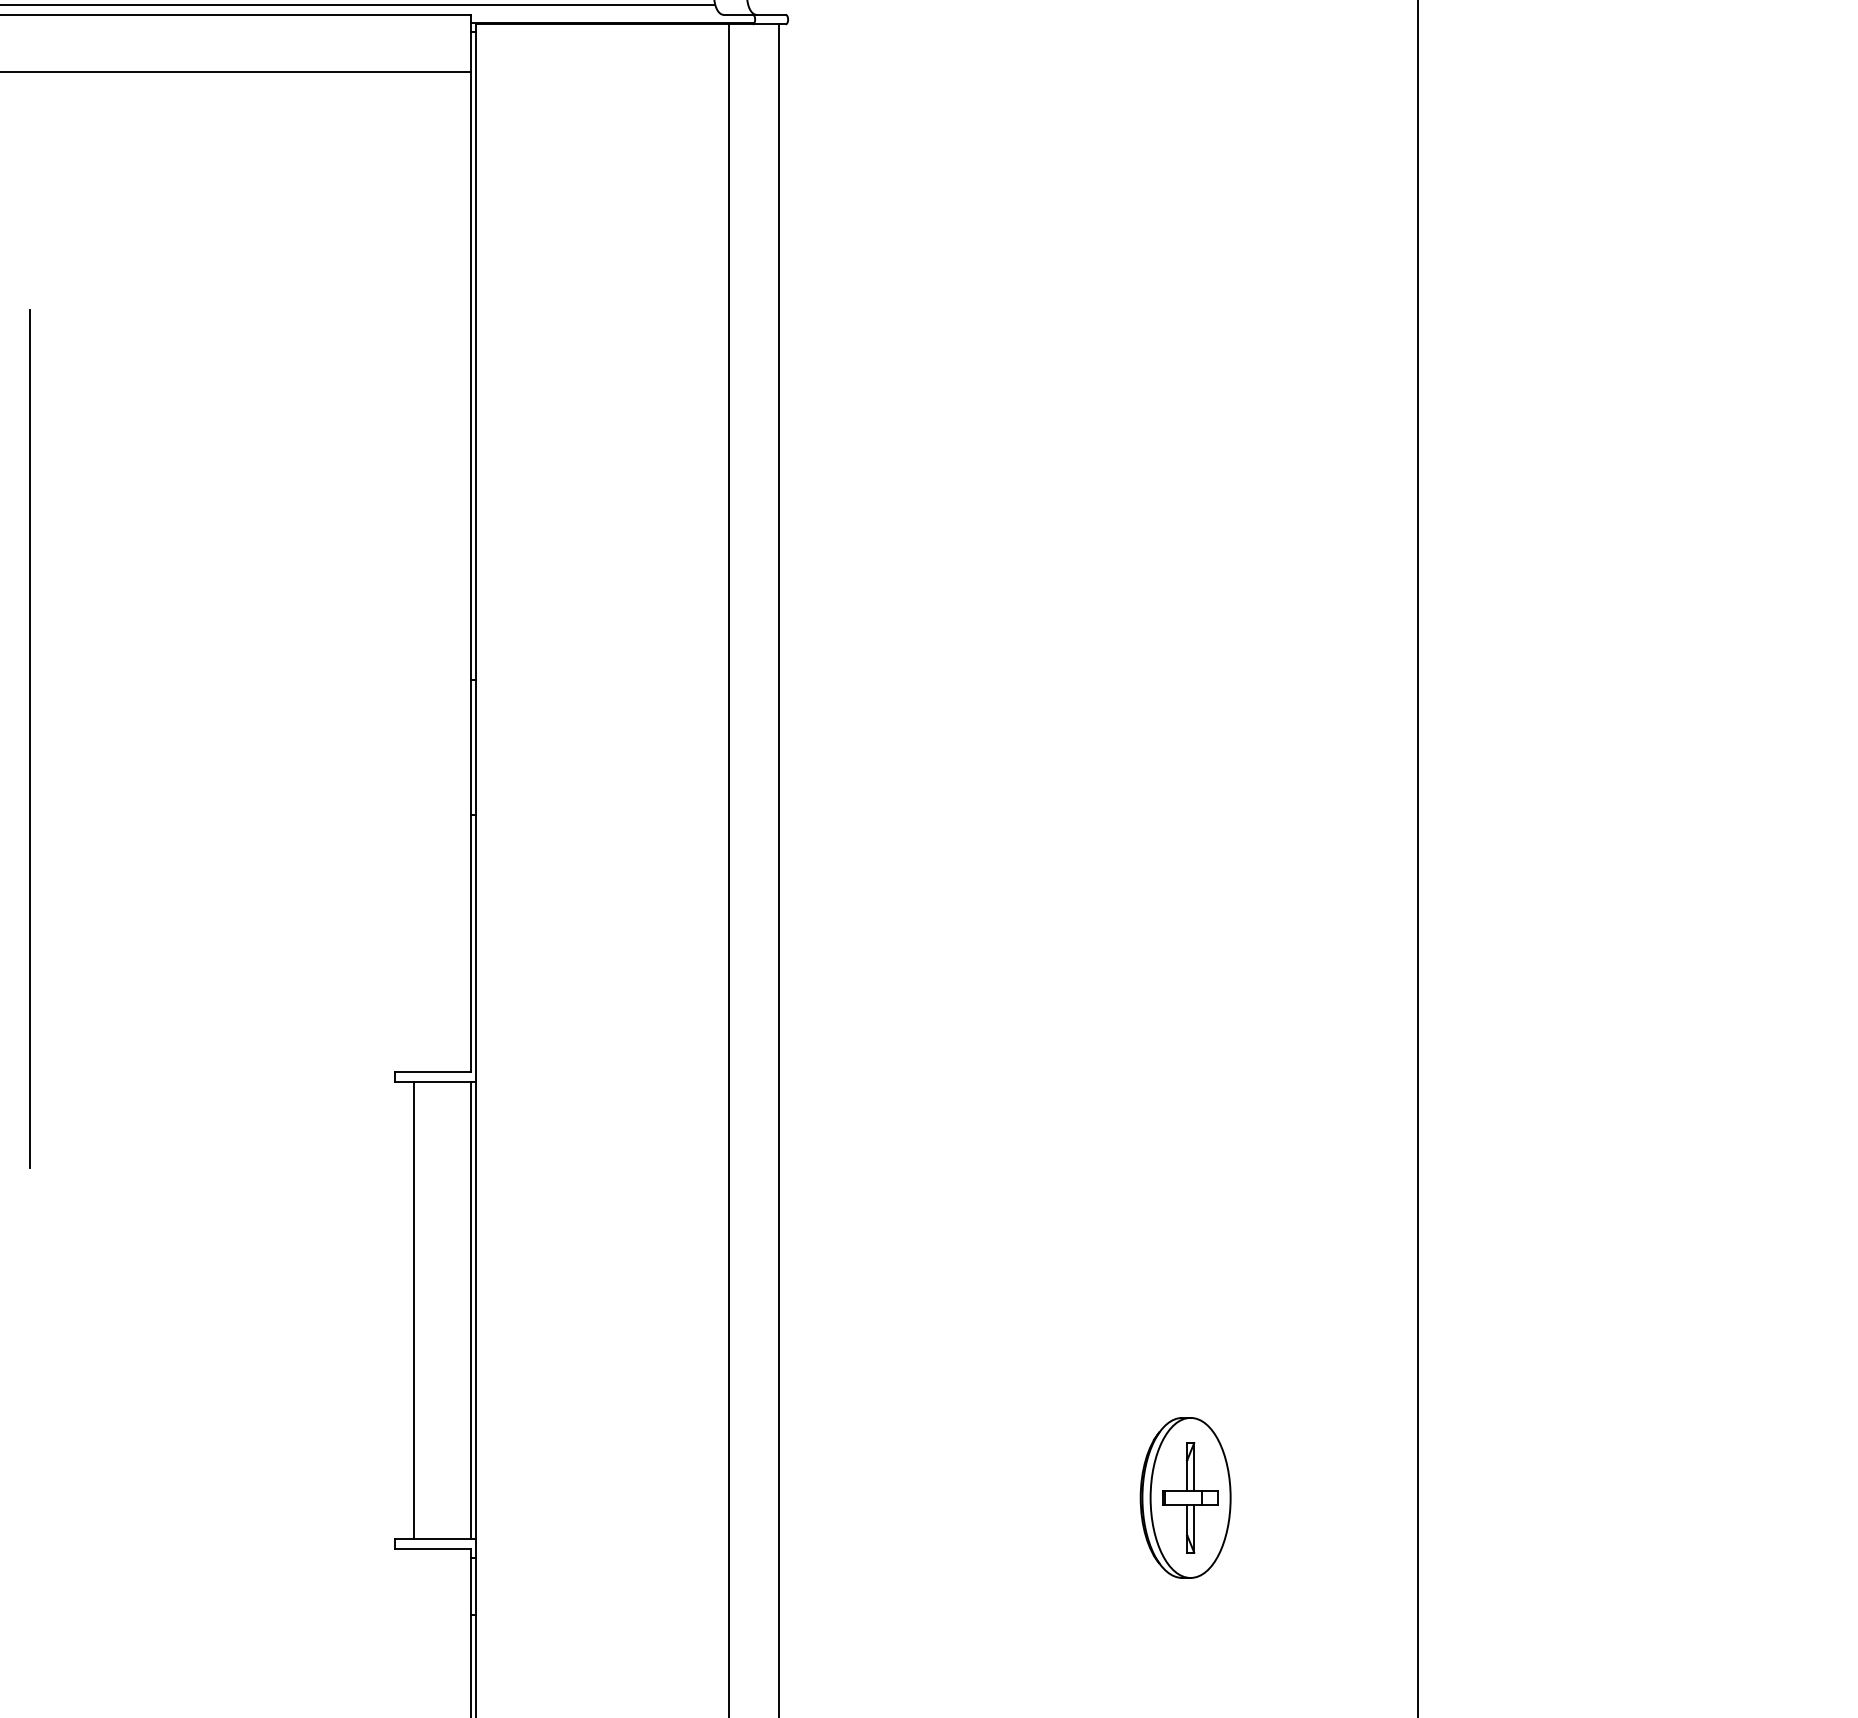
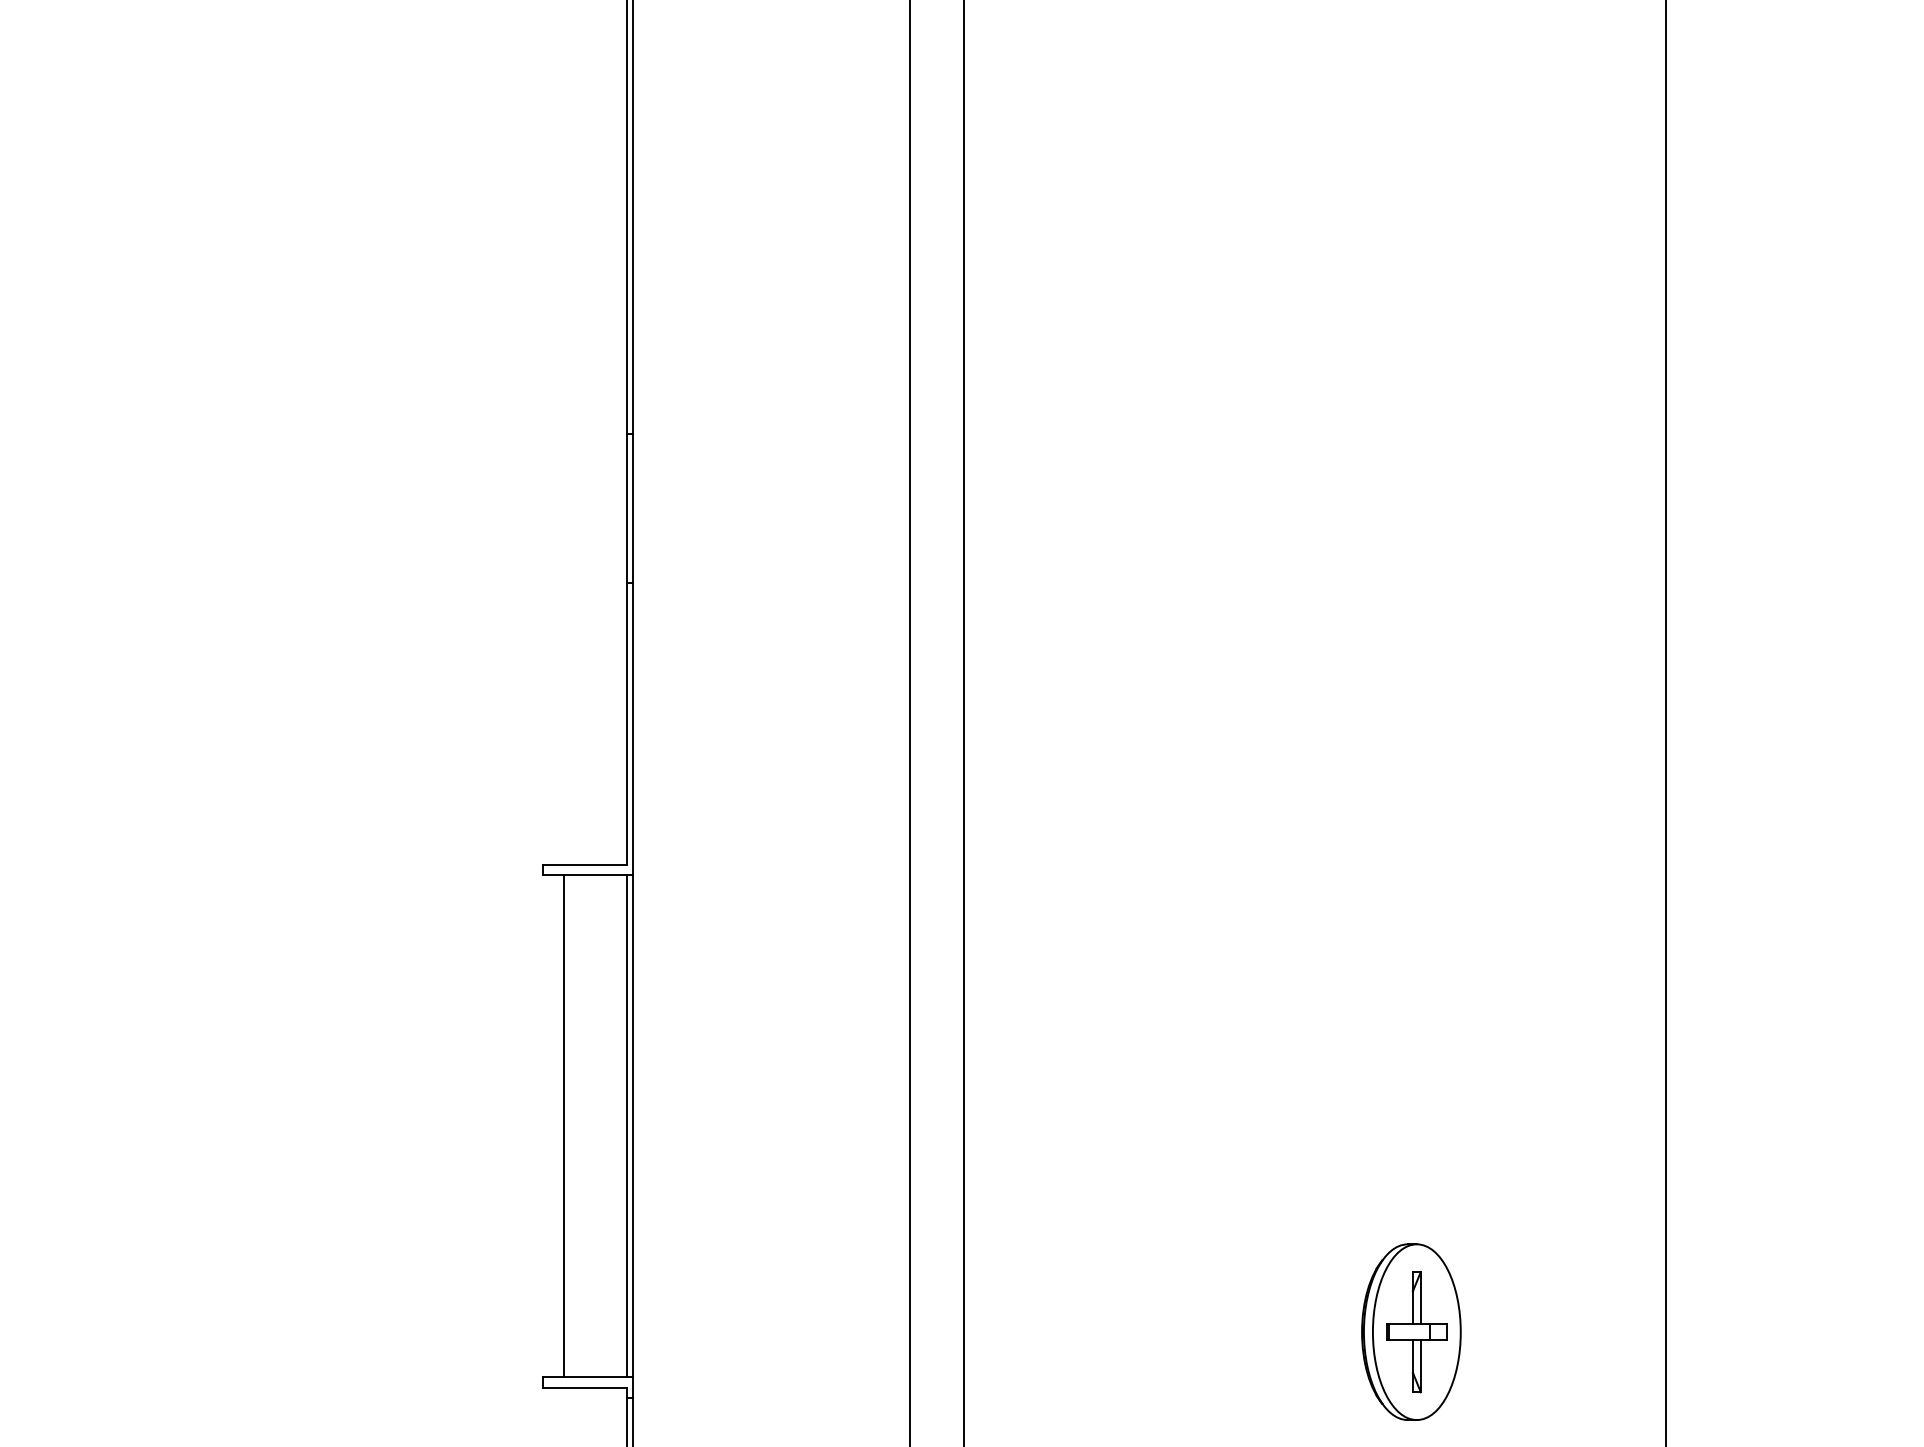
line: (30, 738) -> (143, 498), removed

